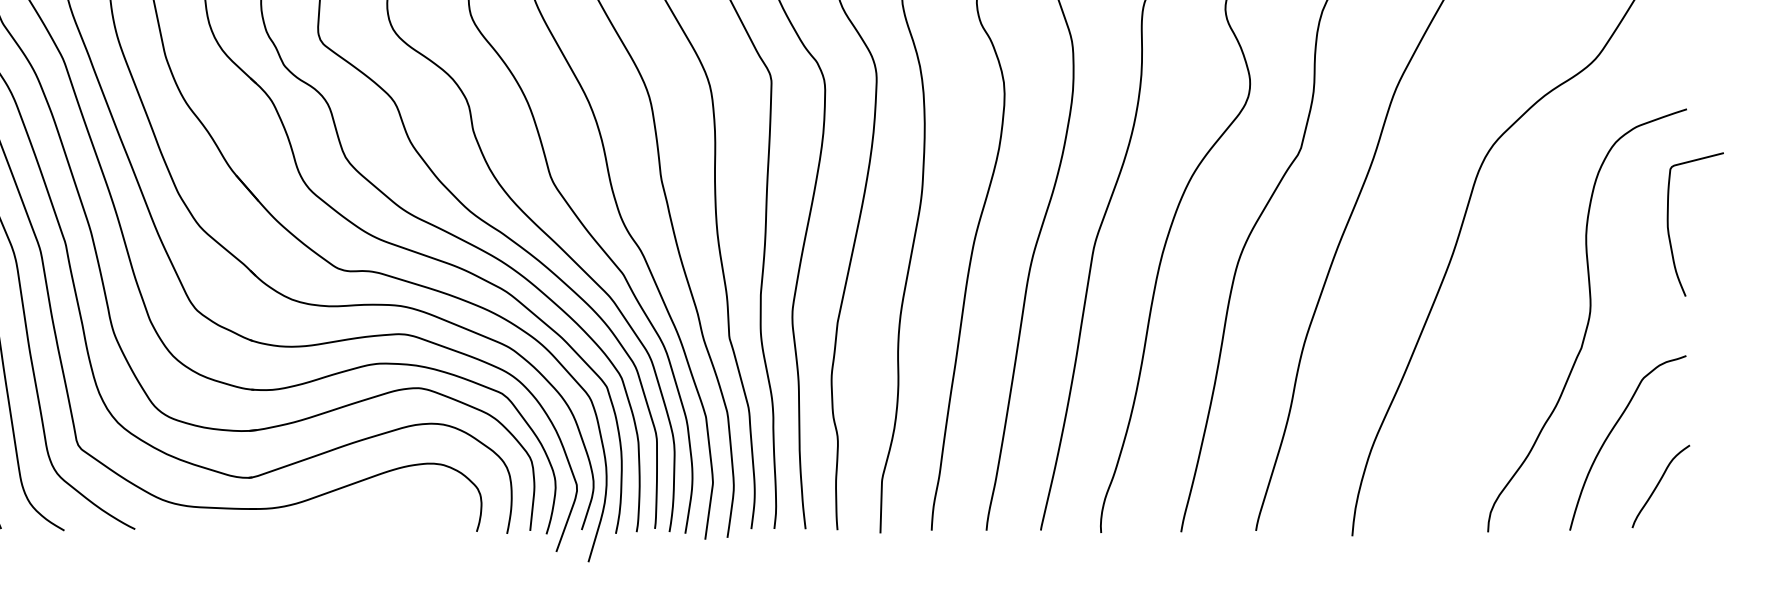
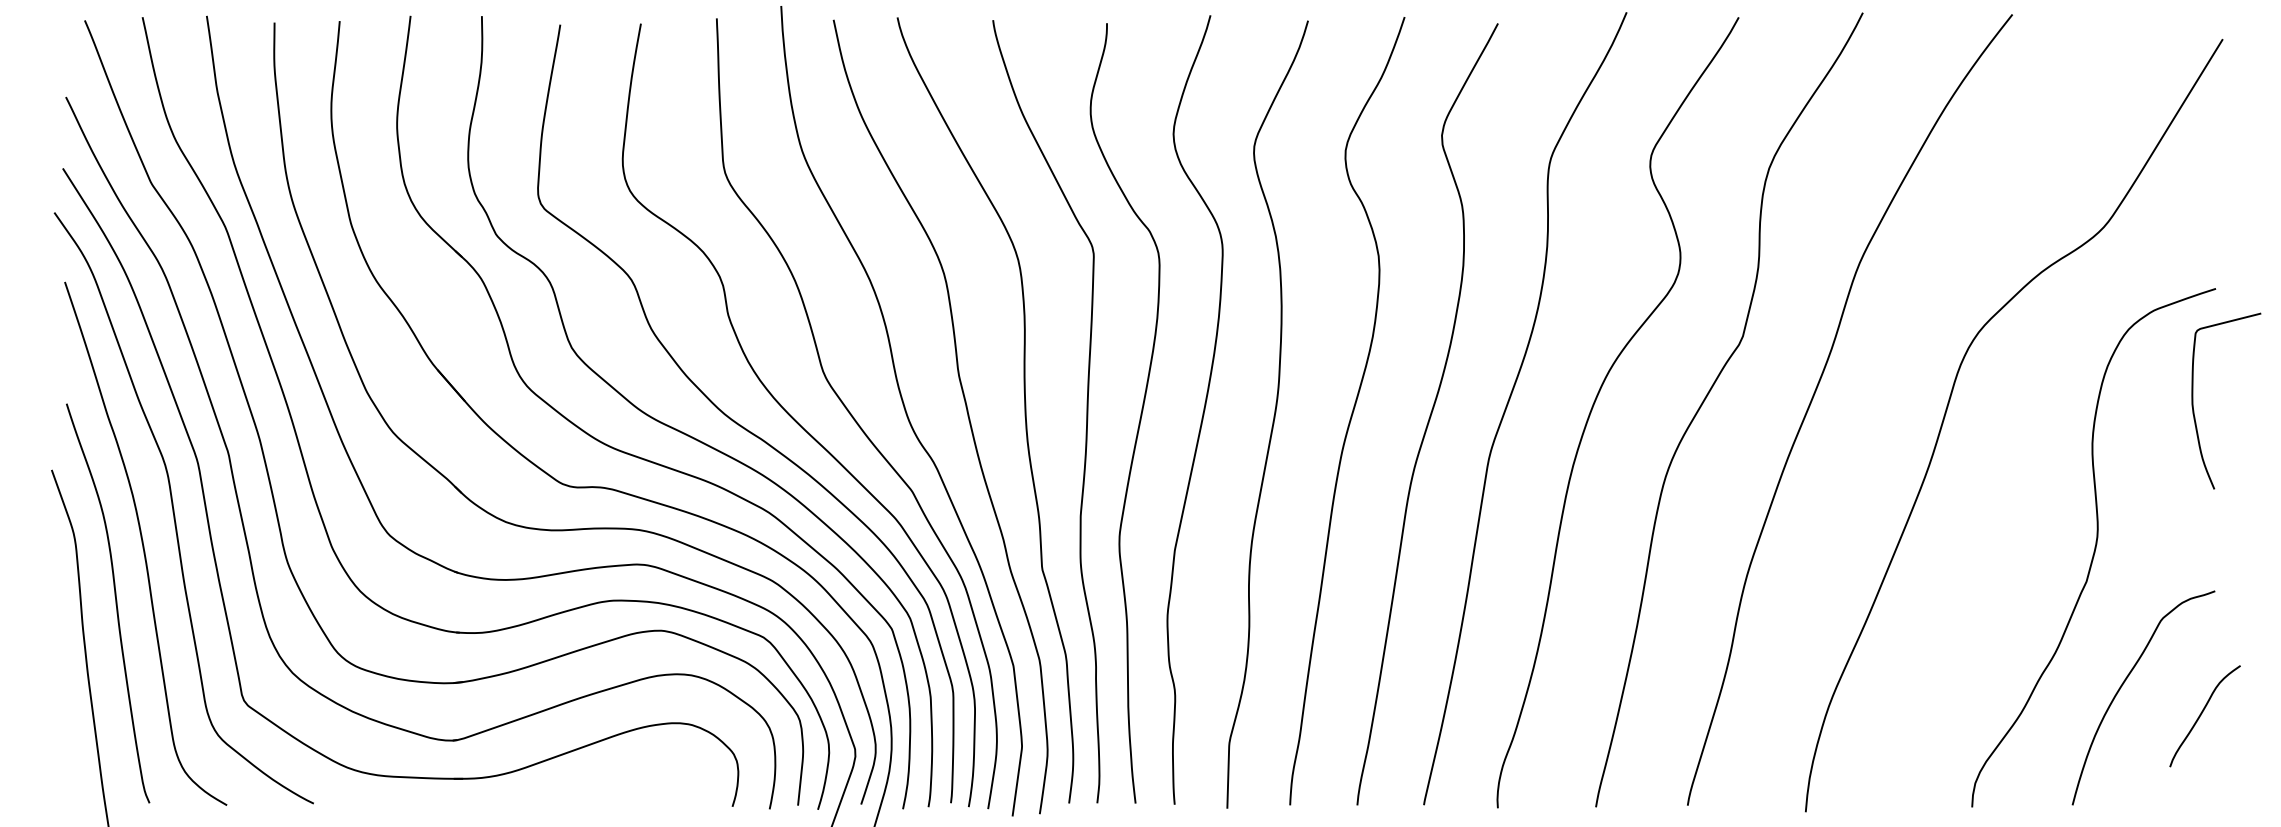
curve: (1668, 224) -> (2193, 400), moved
curve: (1658, 485) -> (2201, 715), moved

